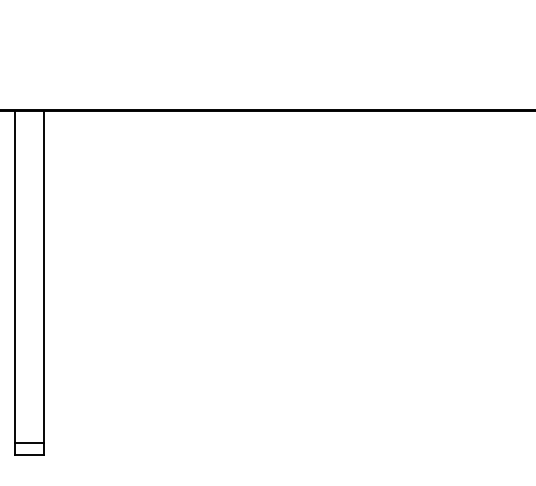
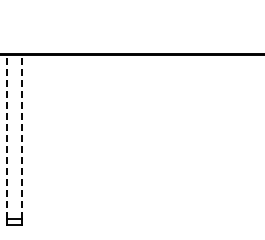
line: (15, 276) -> (7, 136), solid -> dashed
line: (43, 276) -> (21, 136), solid -> dashed

